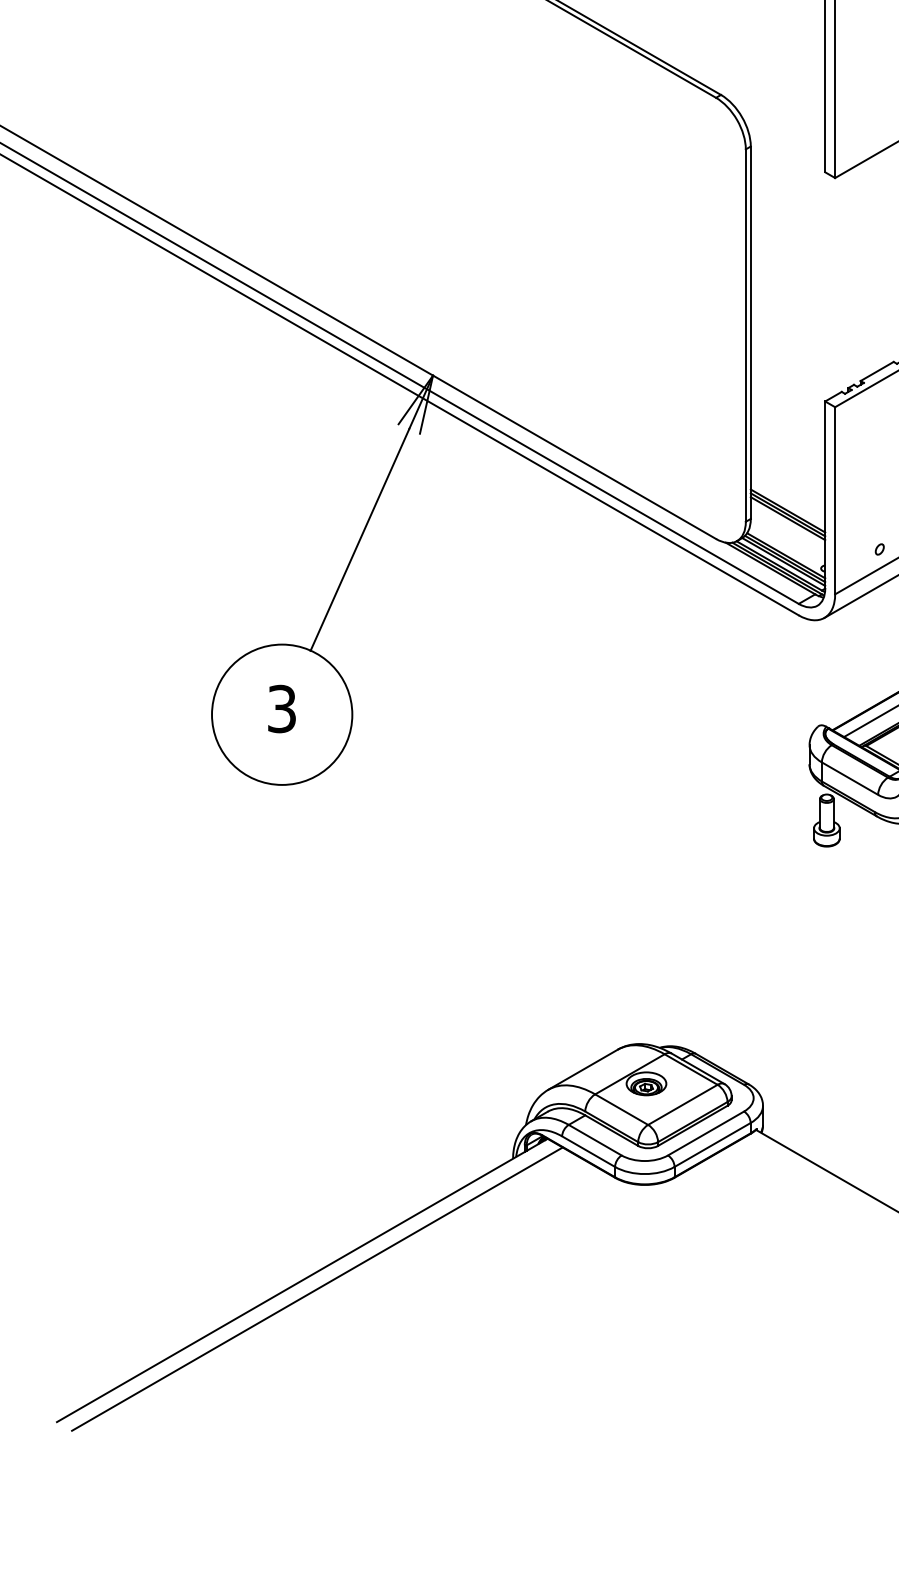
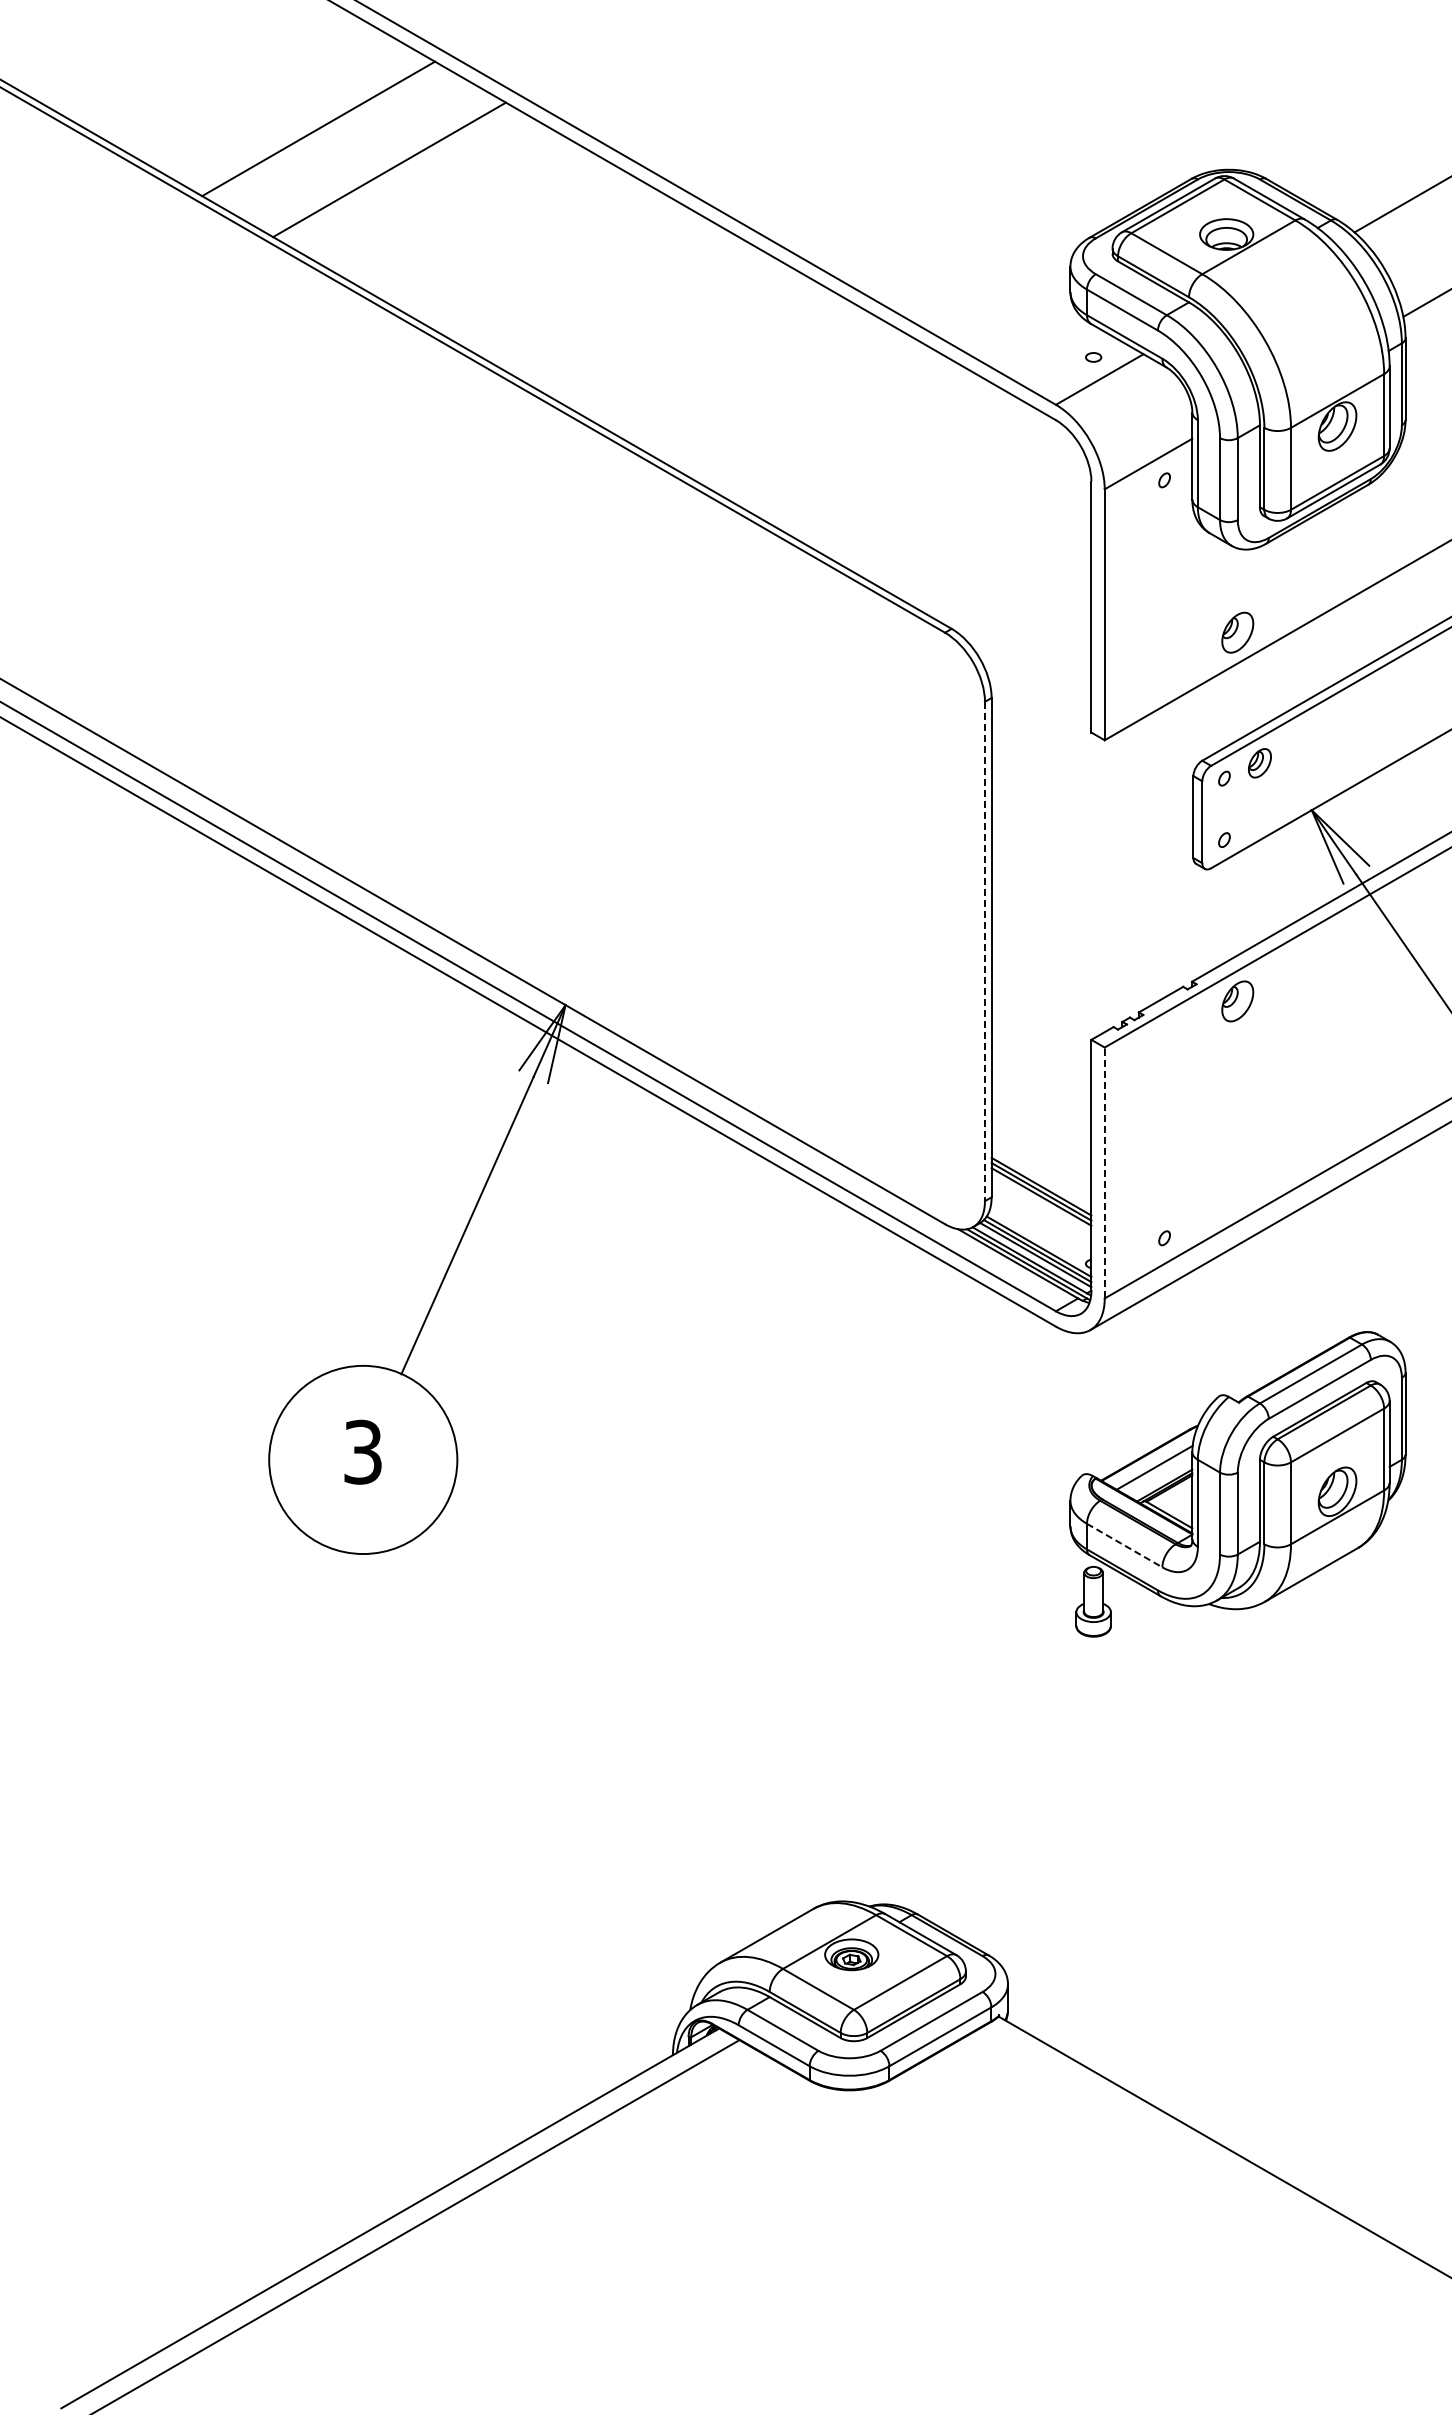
line: (745, 335) -> (984, 951), solid -> dashed
line: (834, 500) -> (1104, 1172), solid -> dashed
line: (849, 778) -> (1124, 1545), solid -> dashed

